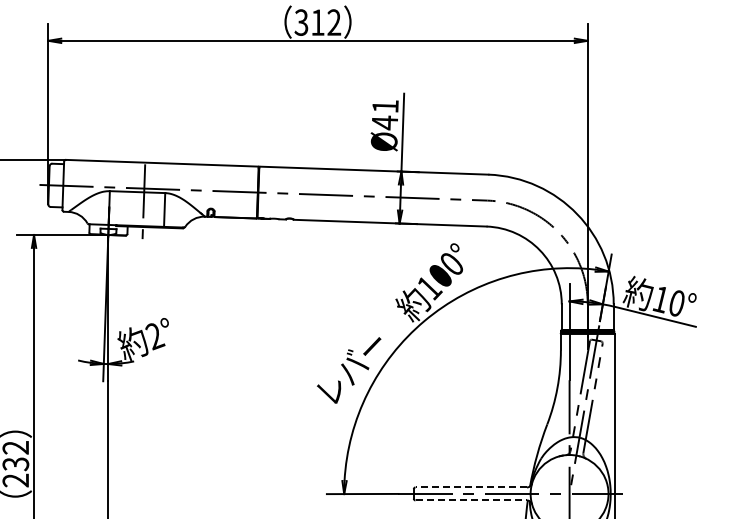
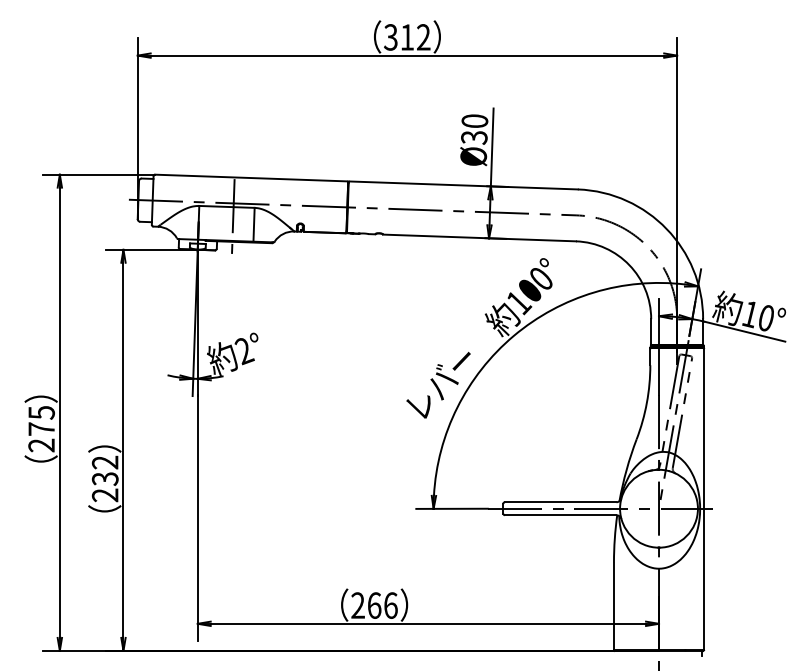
text: (385, 114) -> (474, 129), Ø41 -> Ø30
line: (471, 487) -> (560, 502), dashed -> solid
line: (471, 500) -> (560, 515), dashed -> solid

